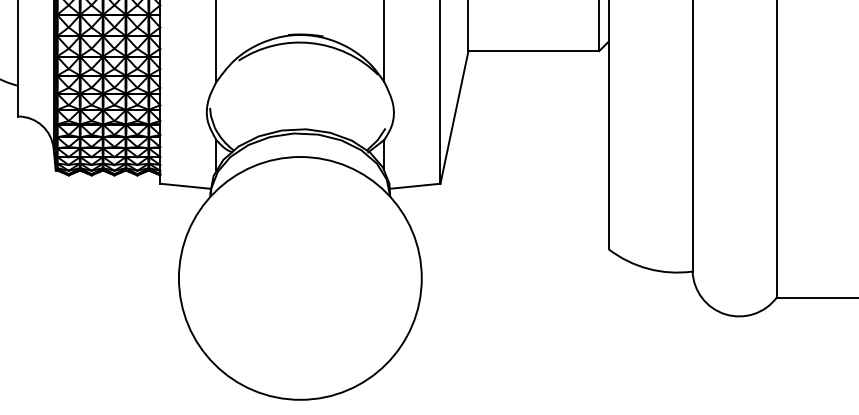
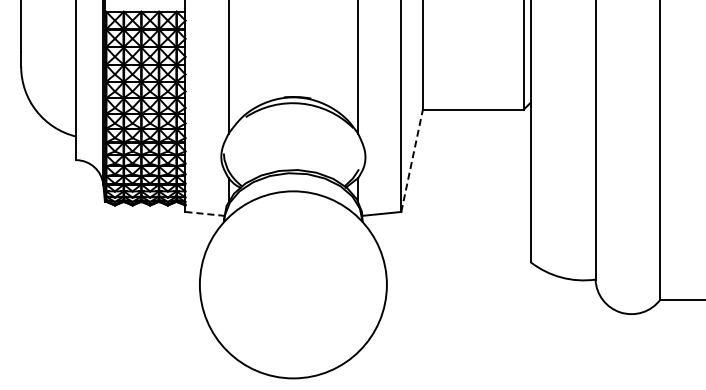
line: (454, 116) -> (412, 160), solid -> dashed
line: (186, 185) -> (205, 213), solid -> dashed

